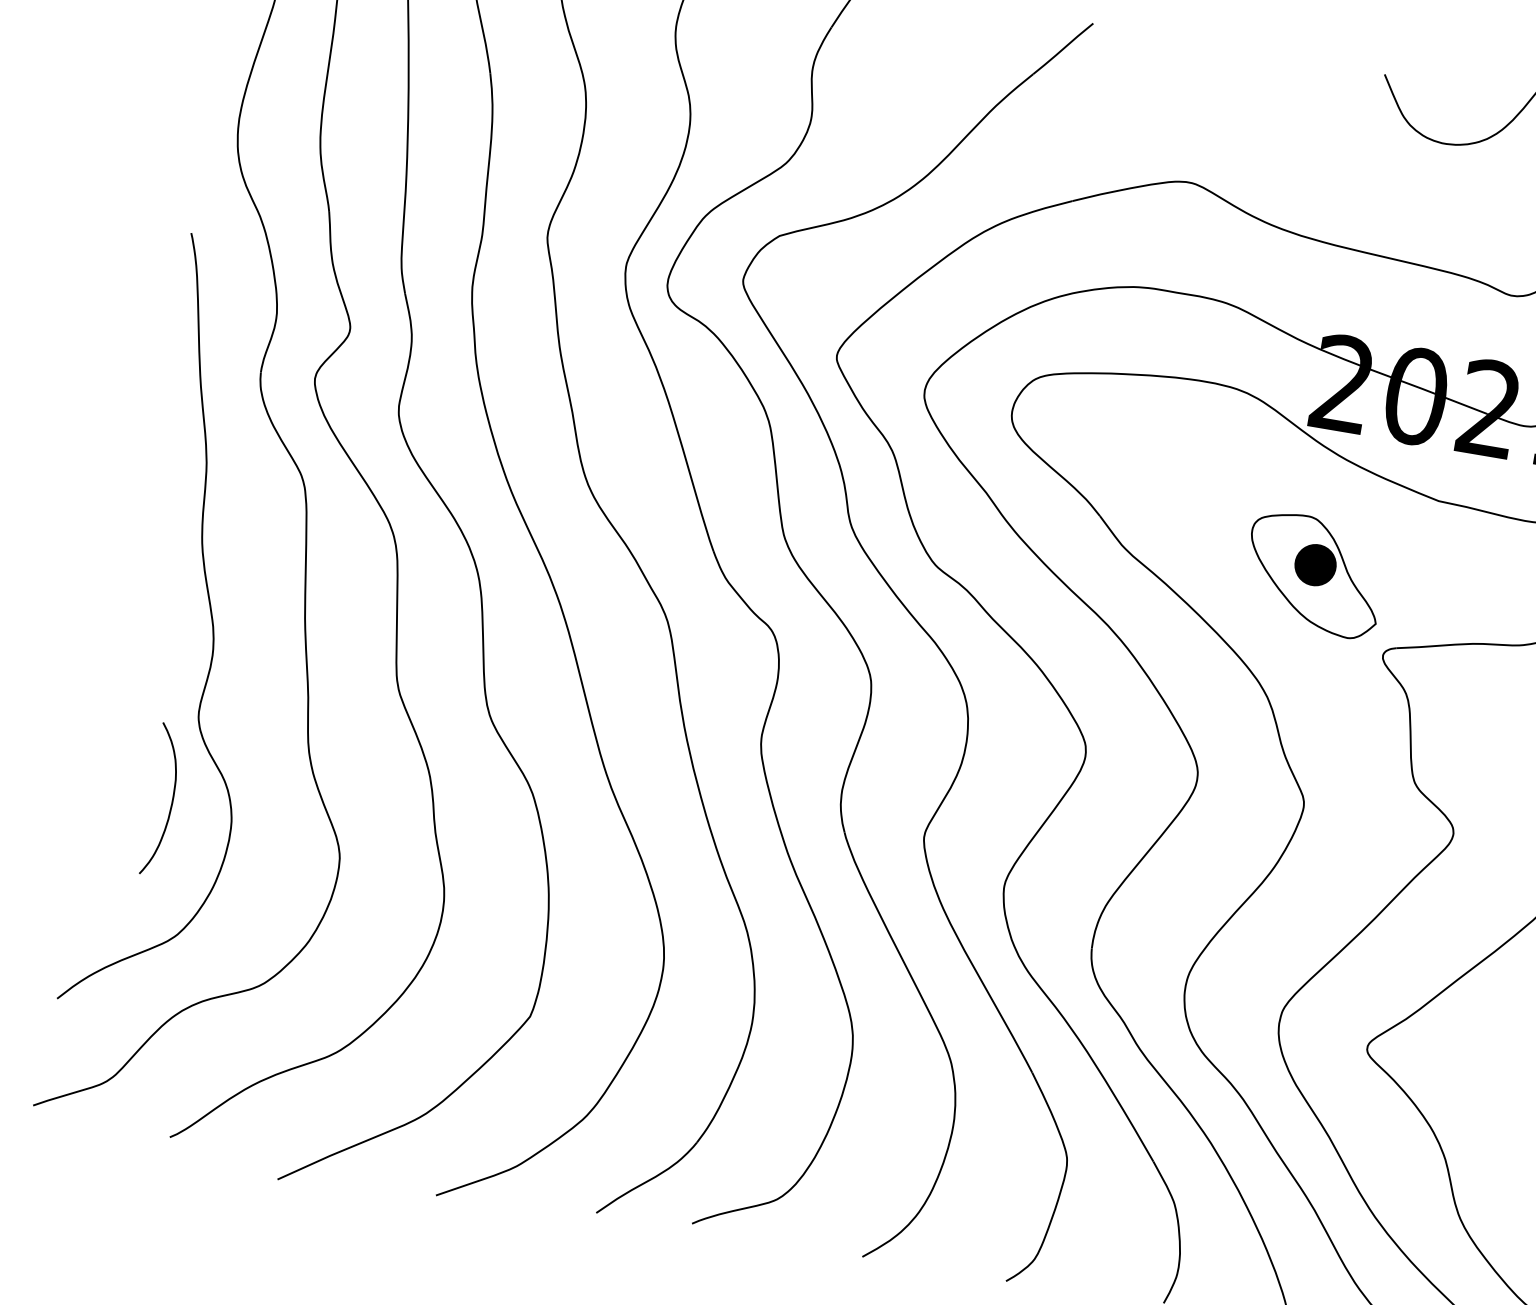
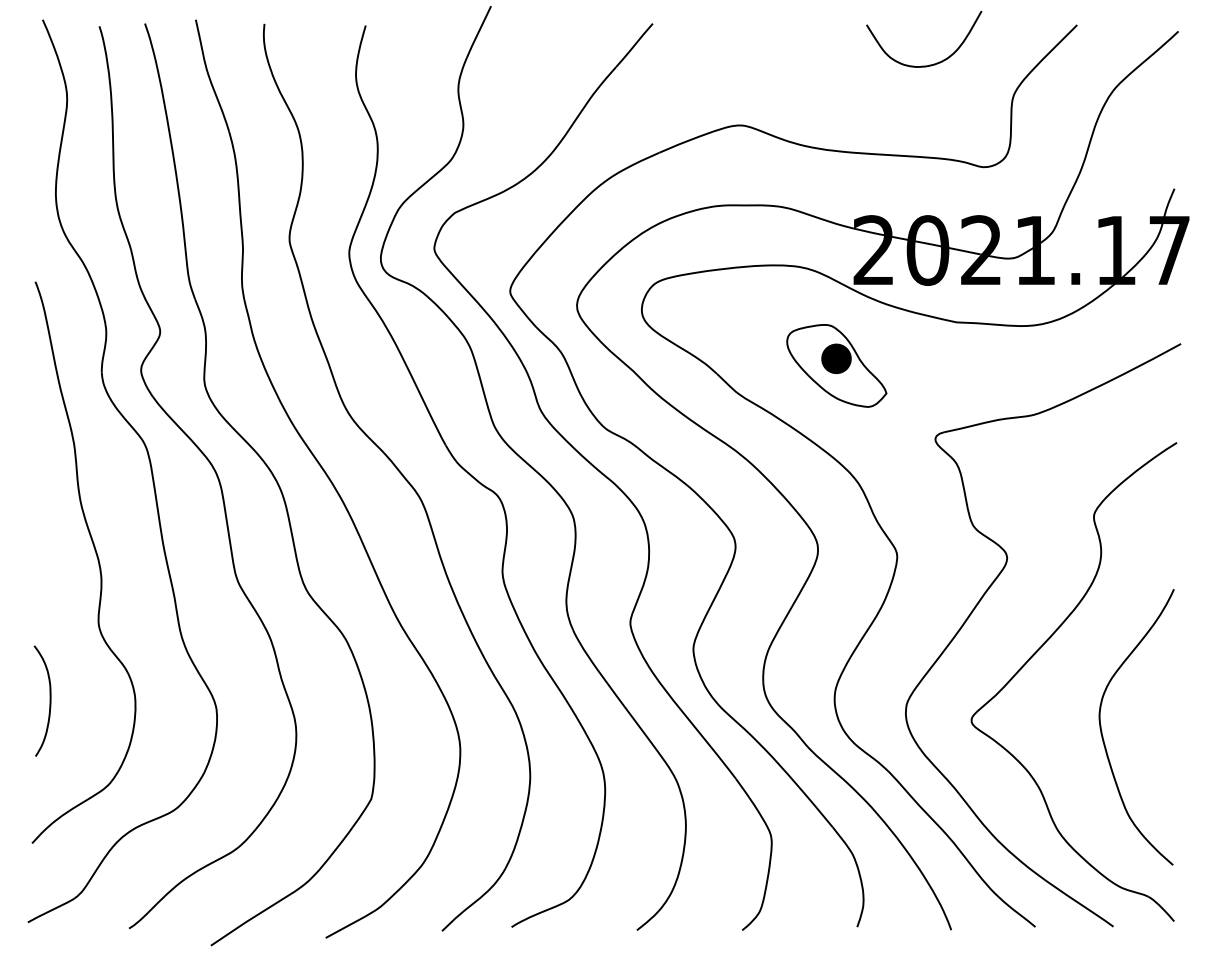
part: (1314, 574) -> (836, 365), moved
curve: (171, 800) -> (49, 700), moved

